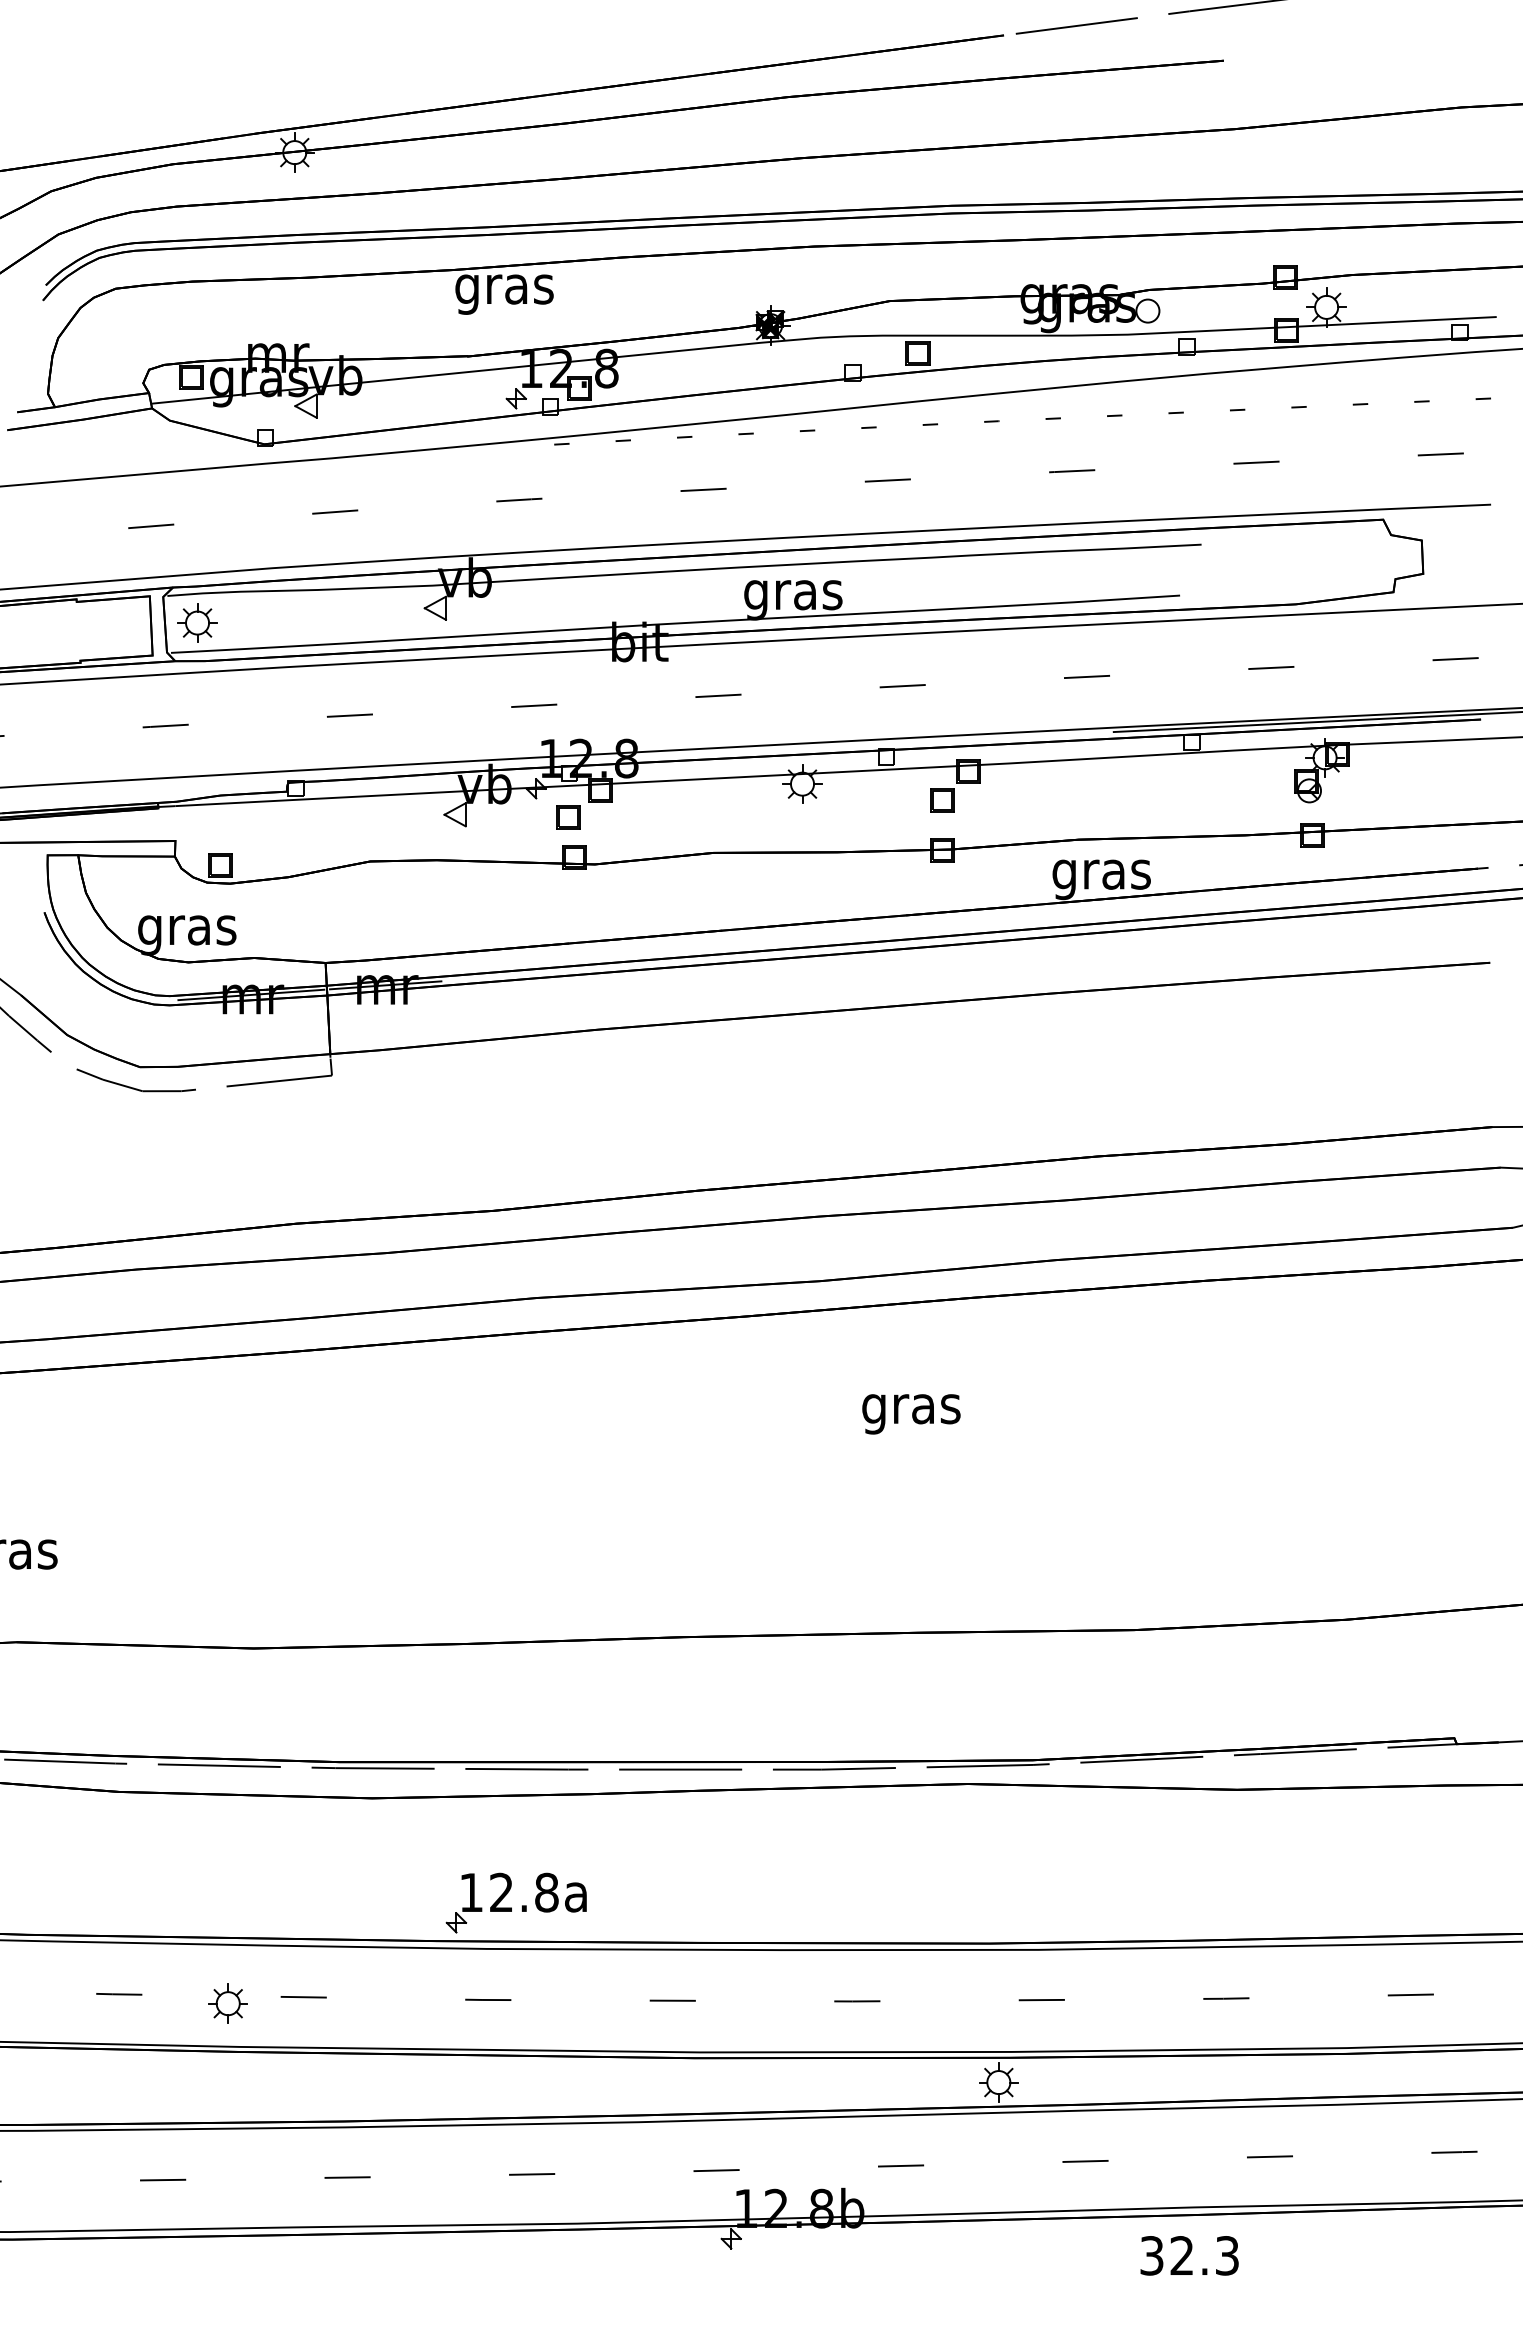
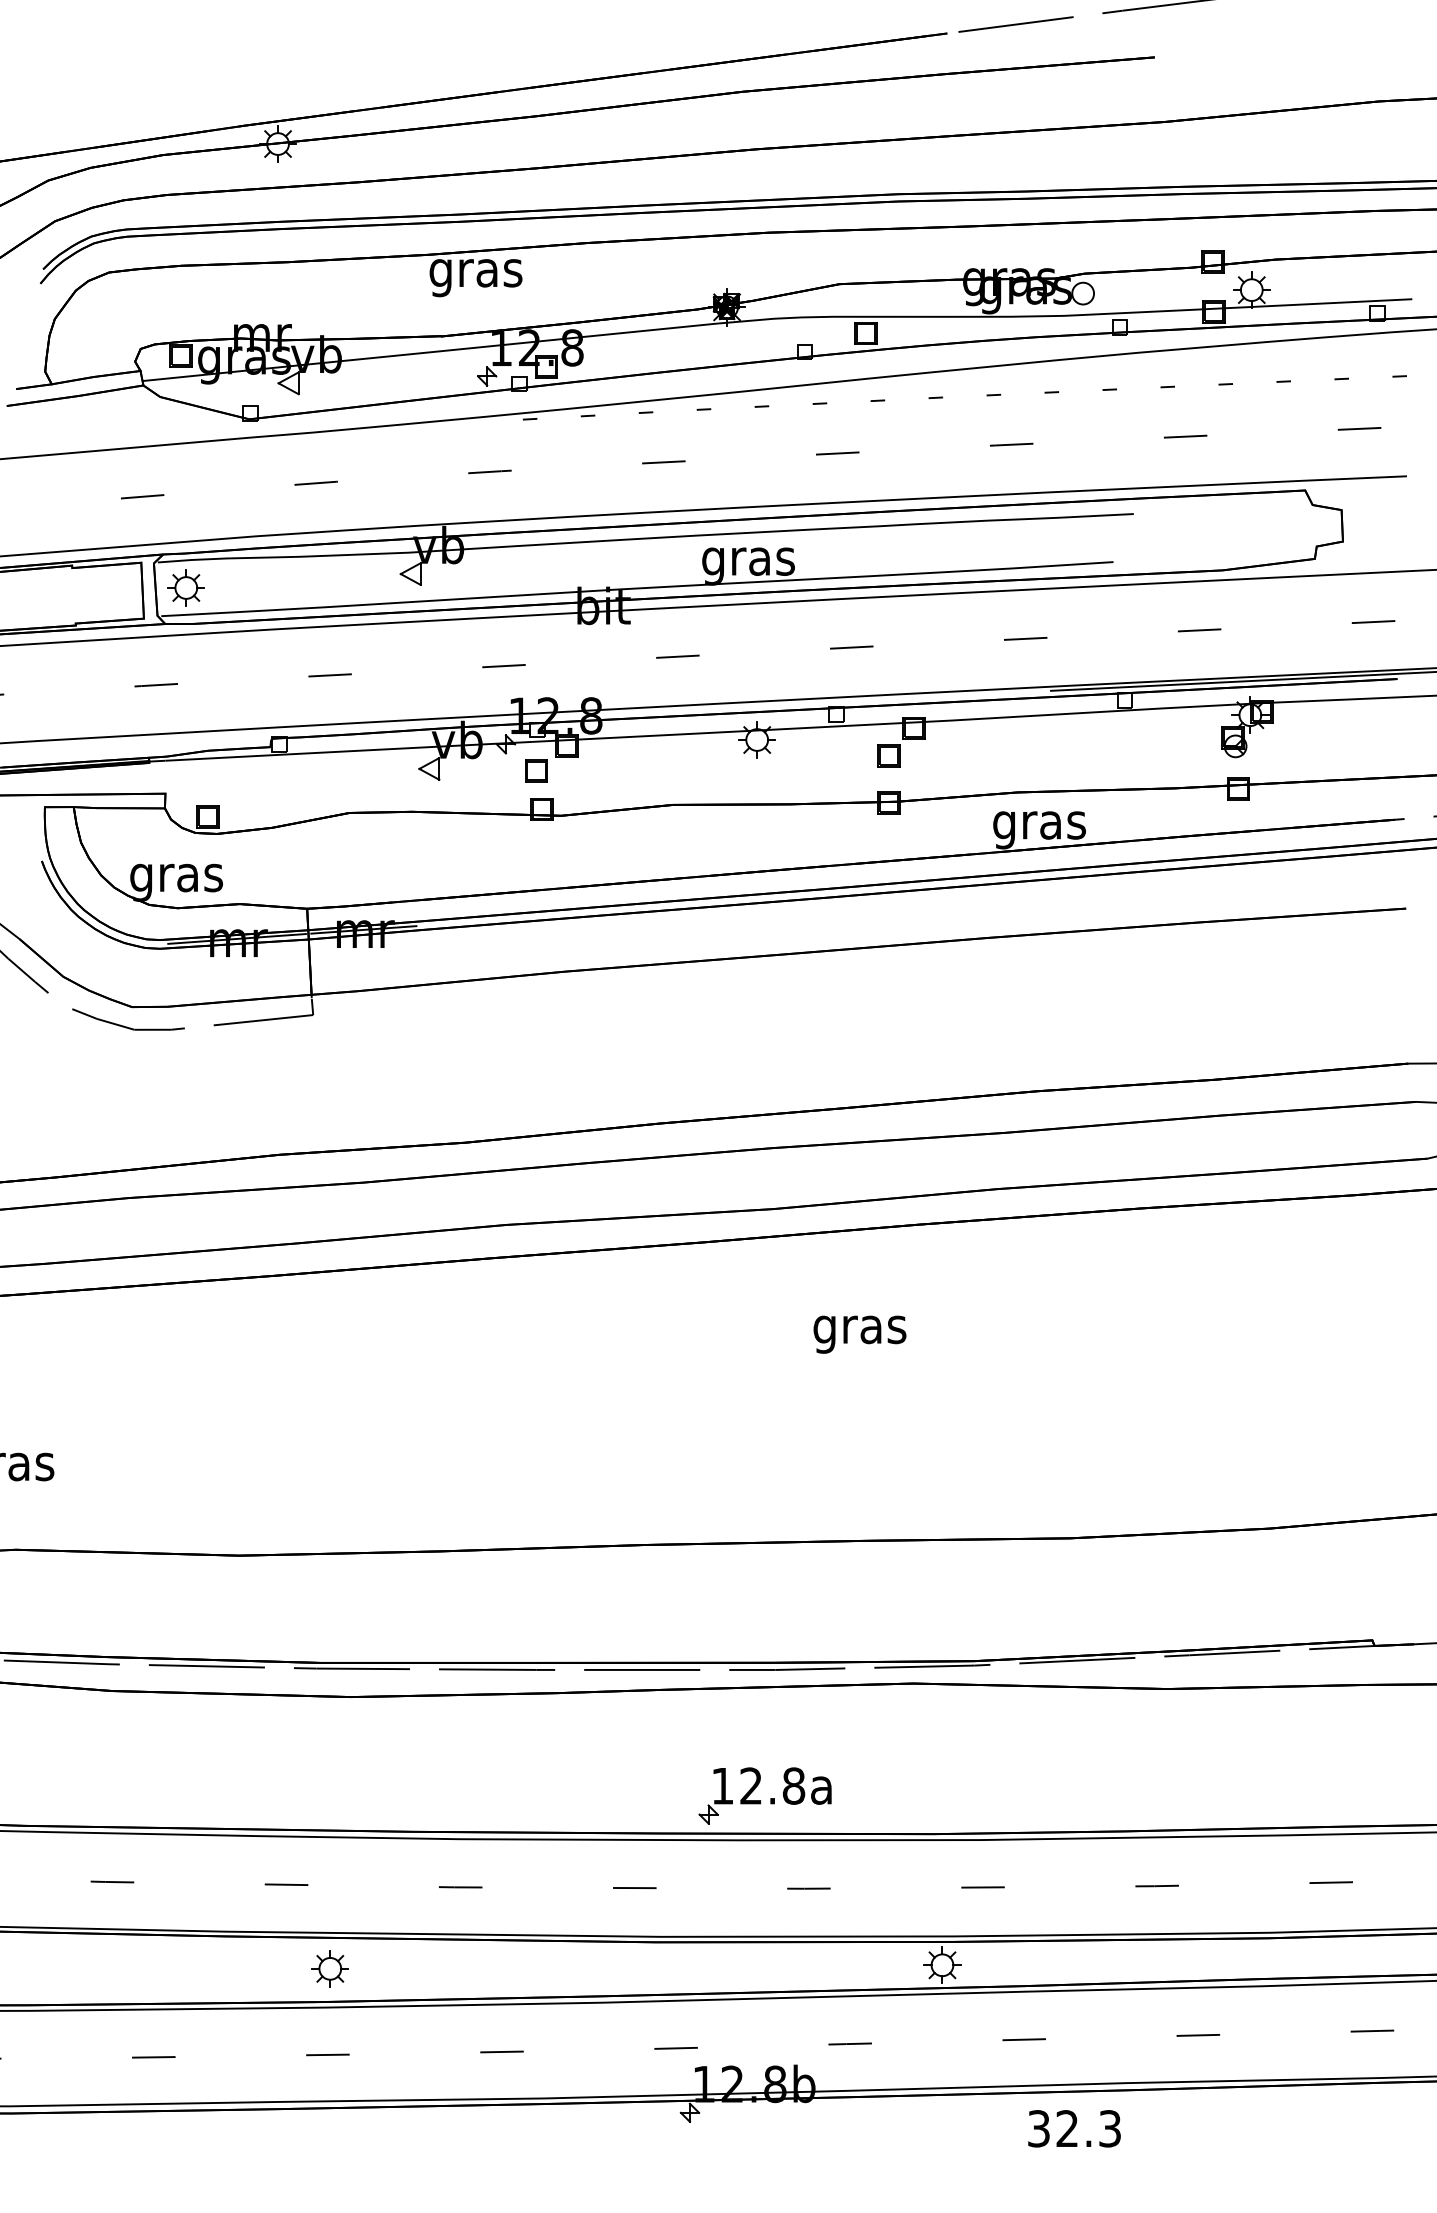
part: (511, 1907) -> (760, 1800), moved
part: (227, 2003) -> (329, 1968), moved
text: (1189, 2255) -> (1074, 2128), moved

